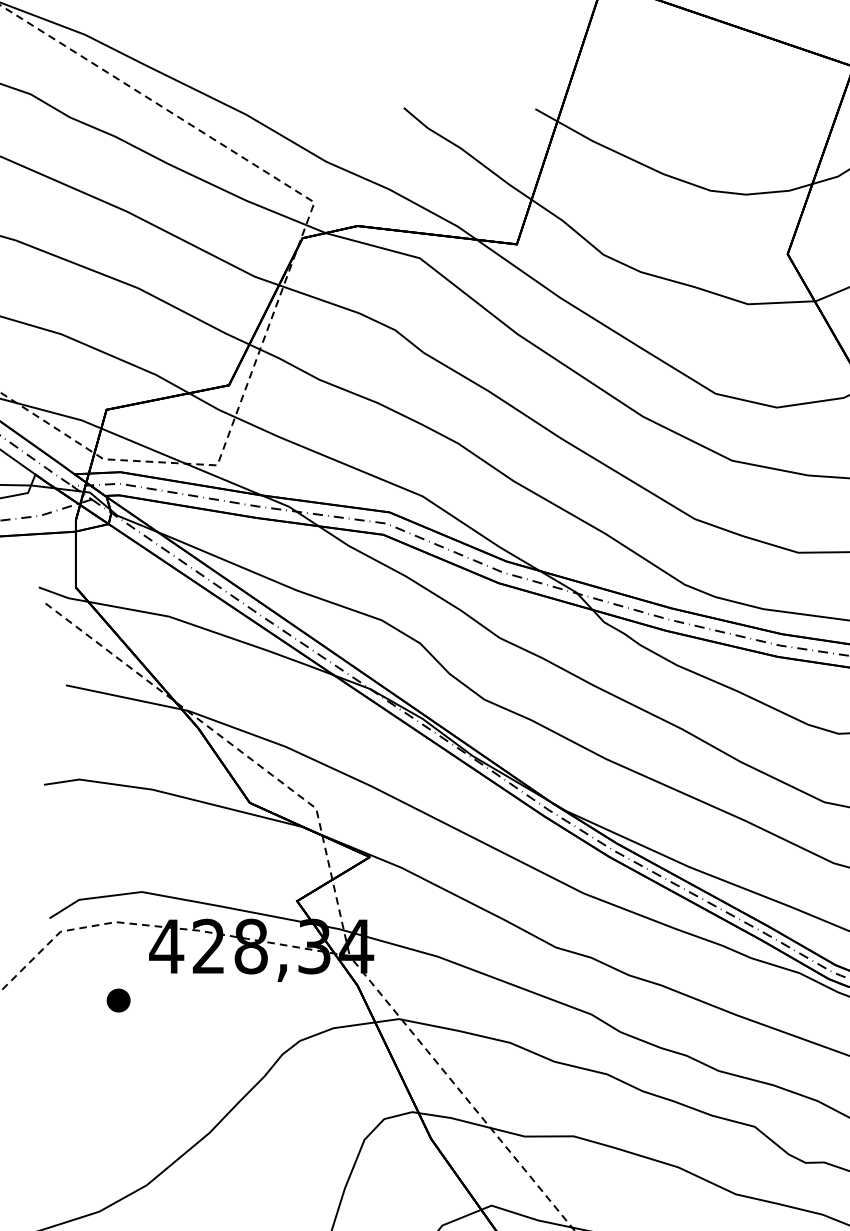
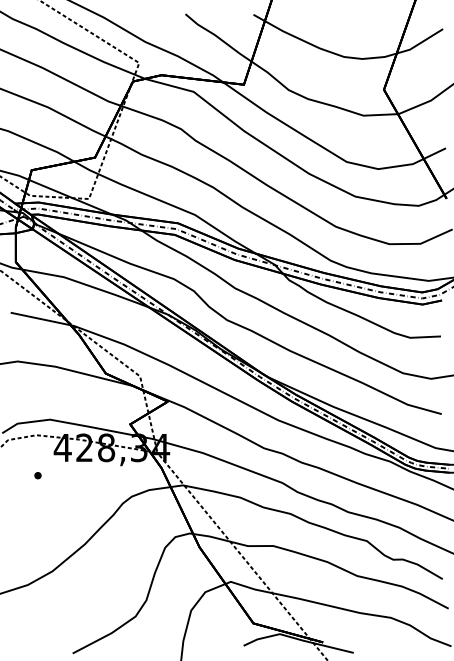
part: (117, 999) -> (37, 475), size x0.6

